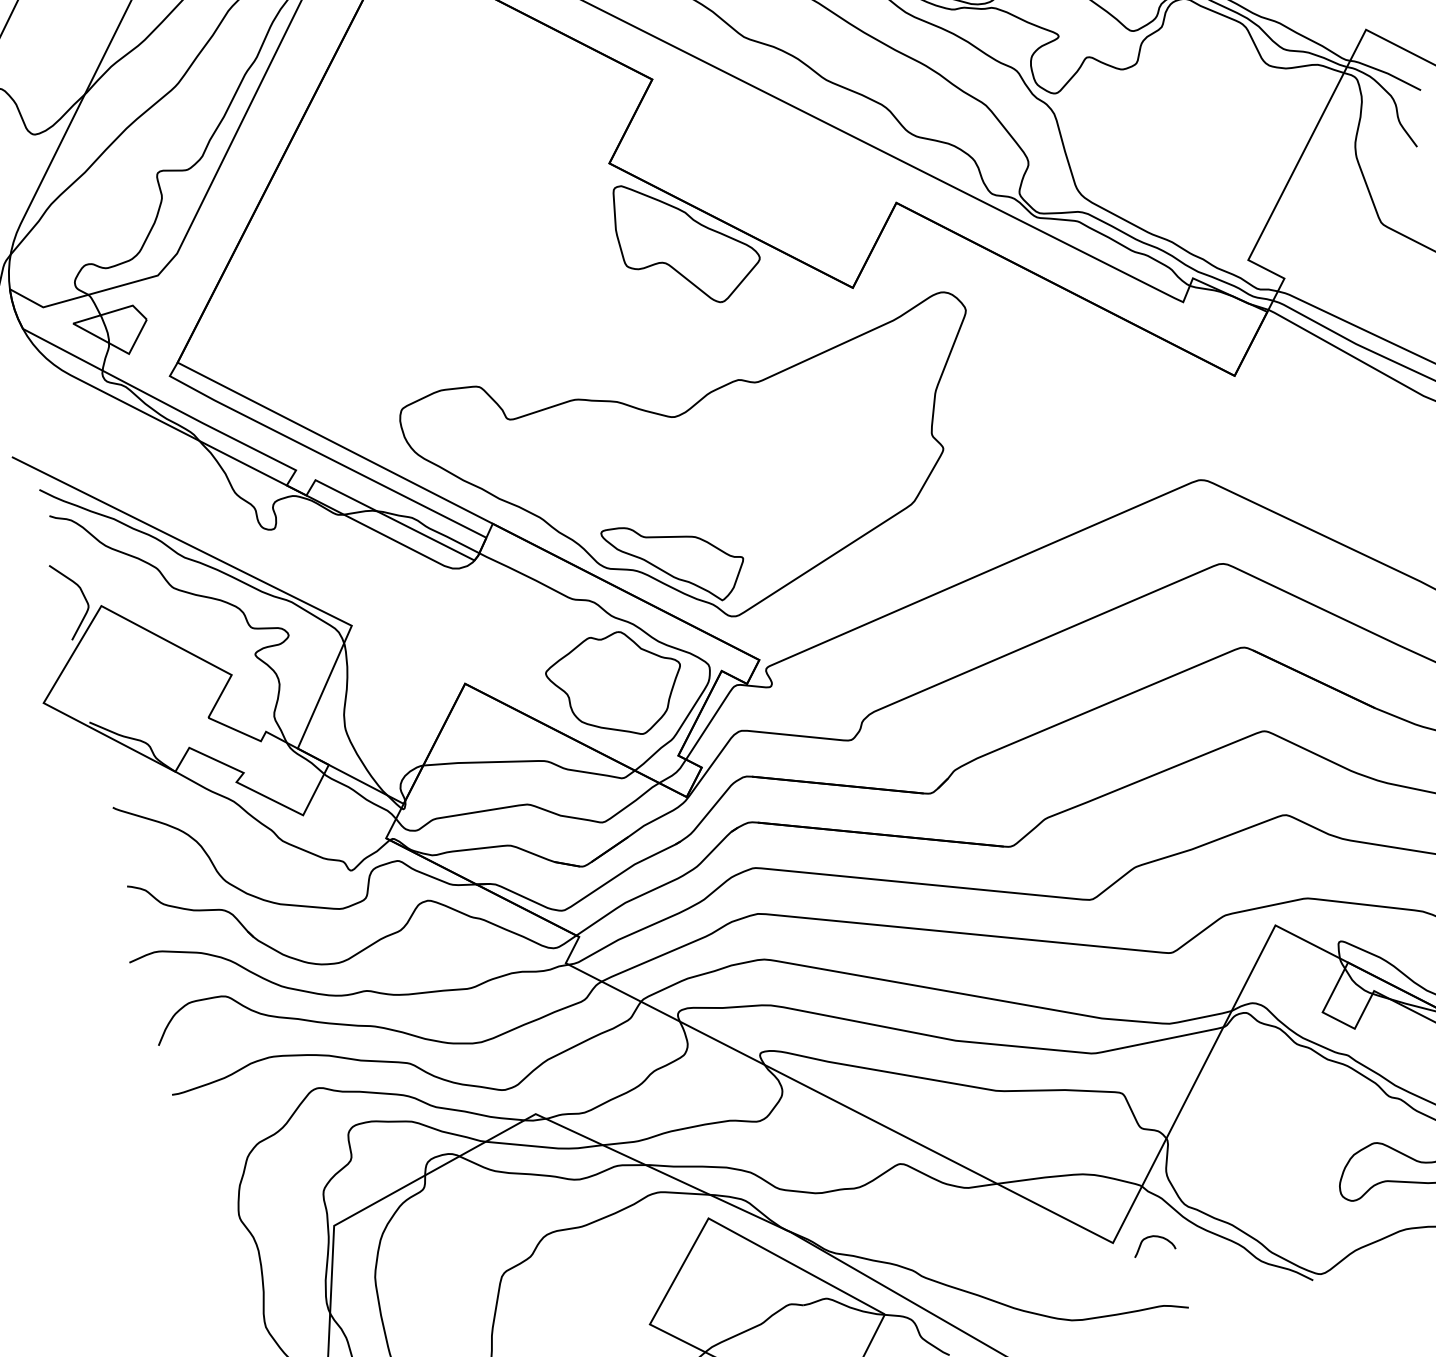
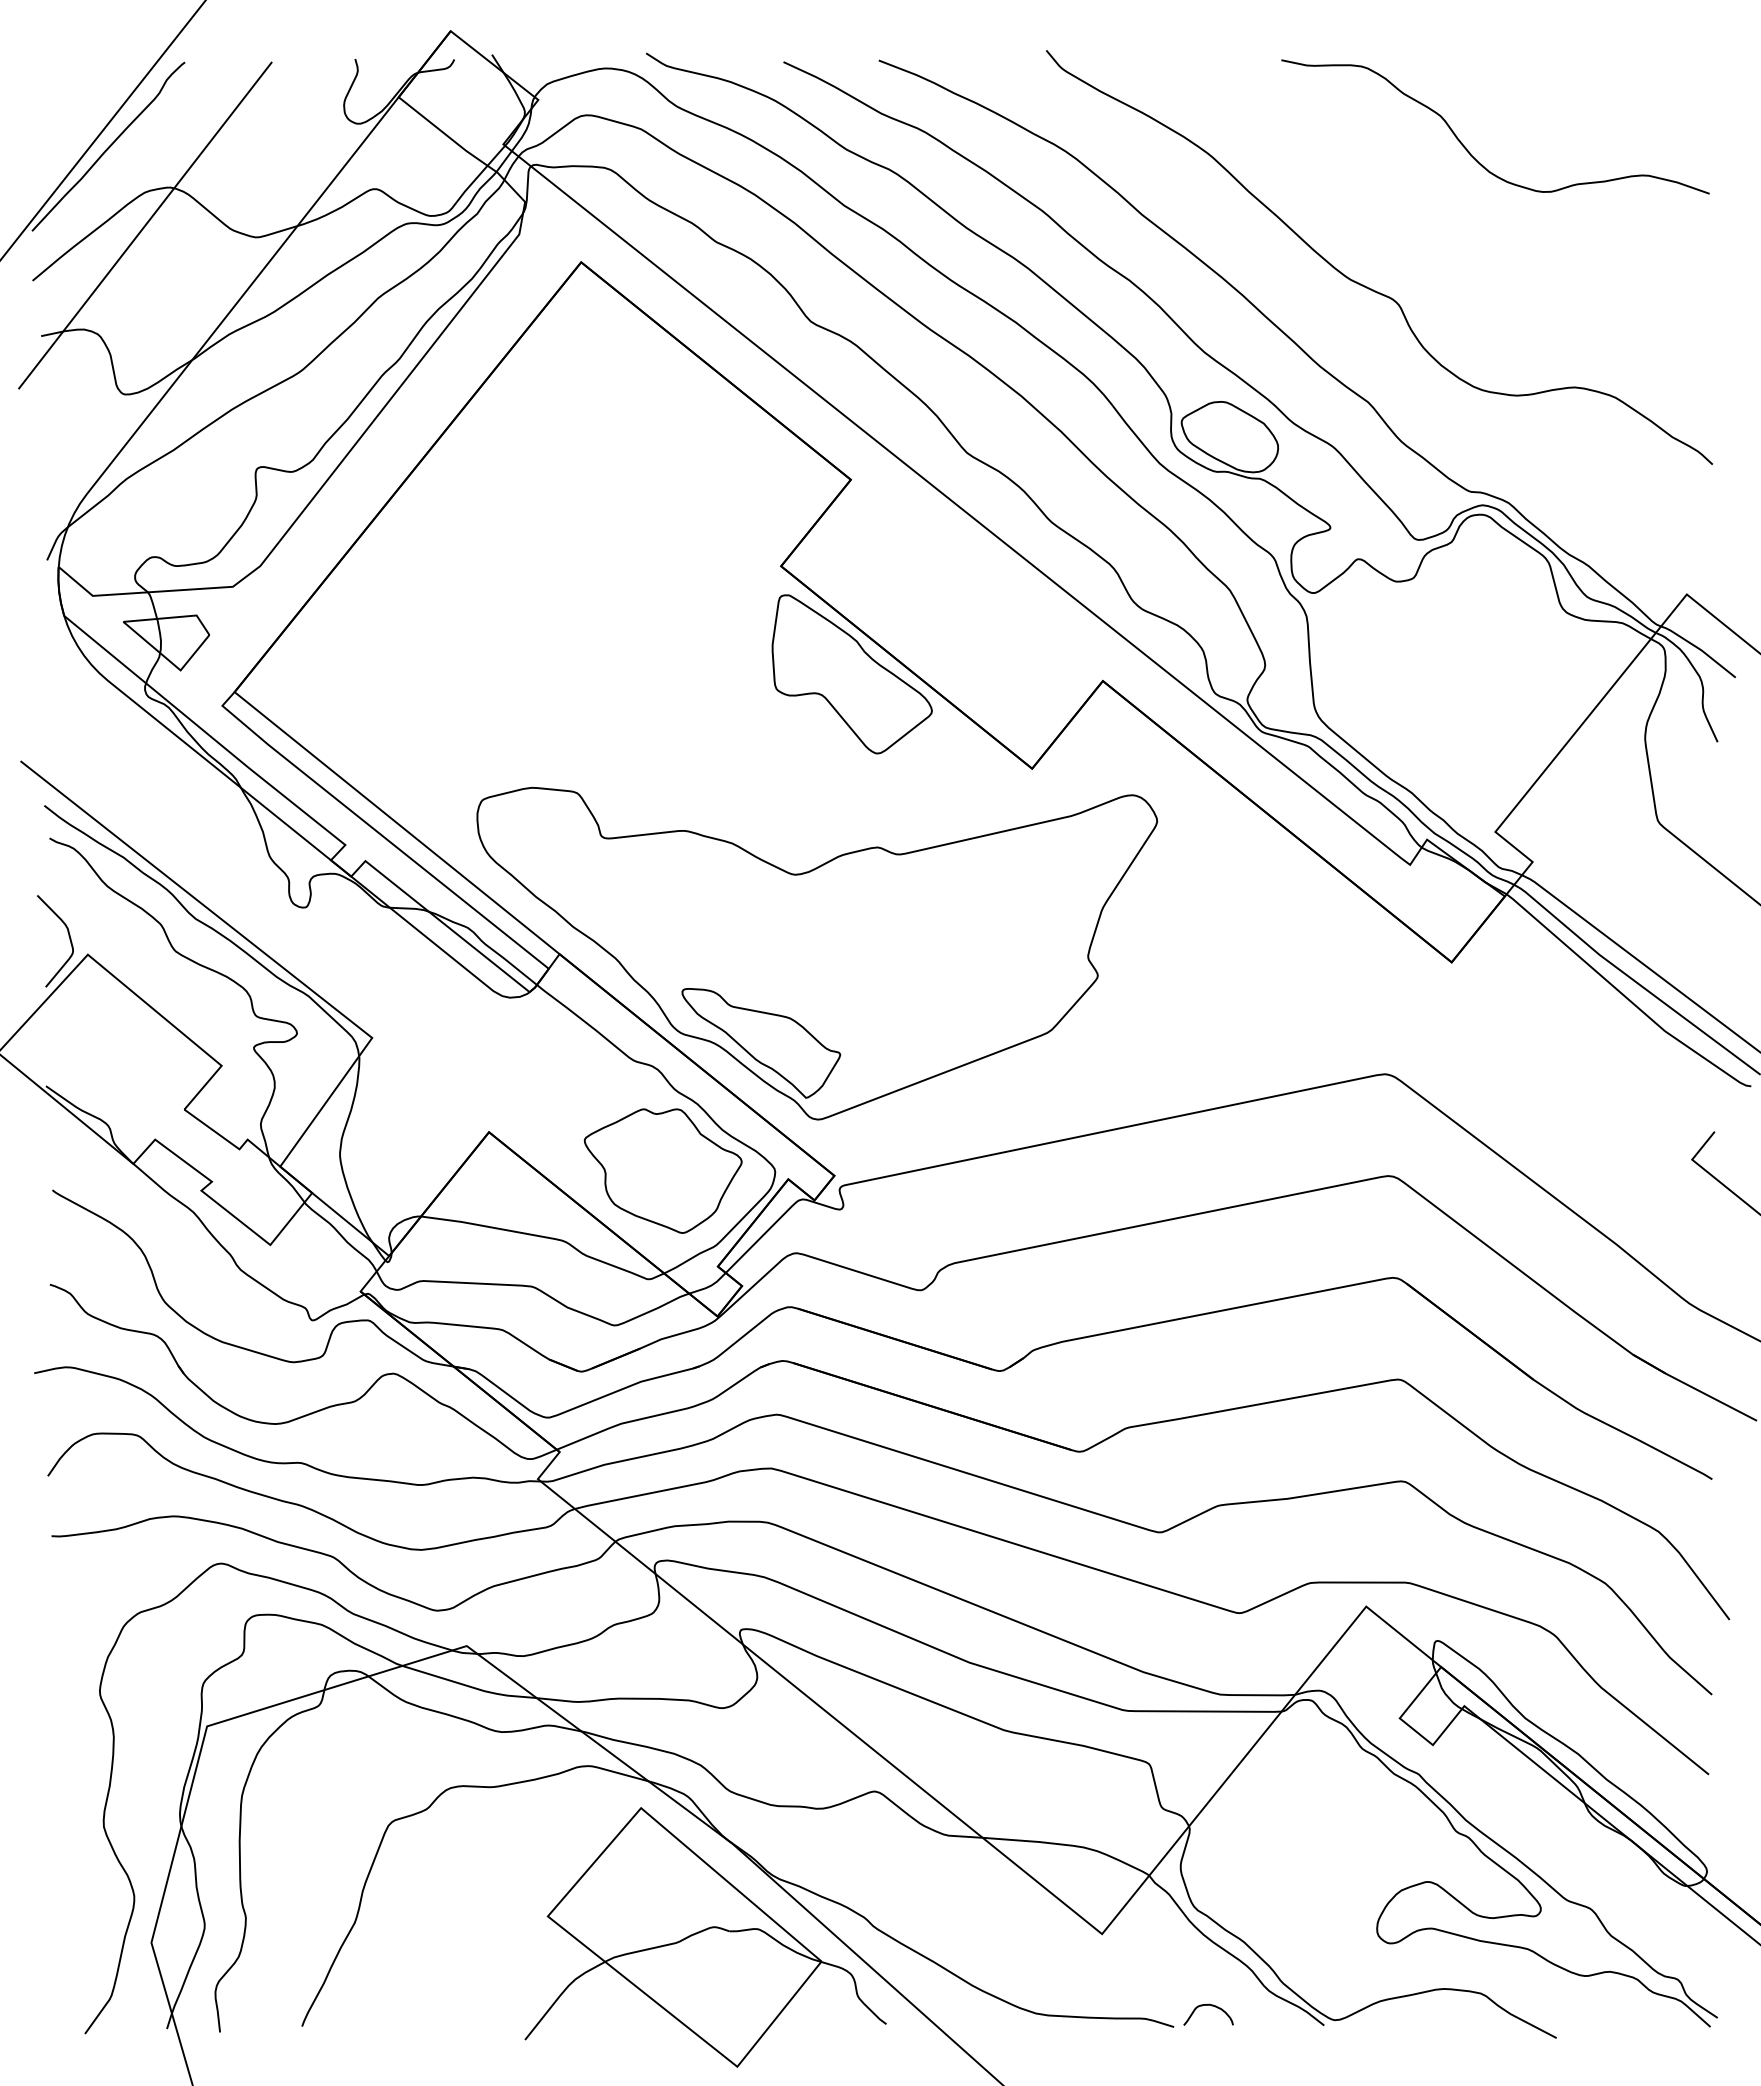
curve: (1154, 1237) -> (1211, 2006), moved

